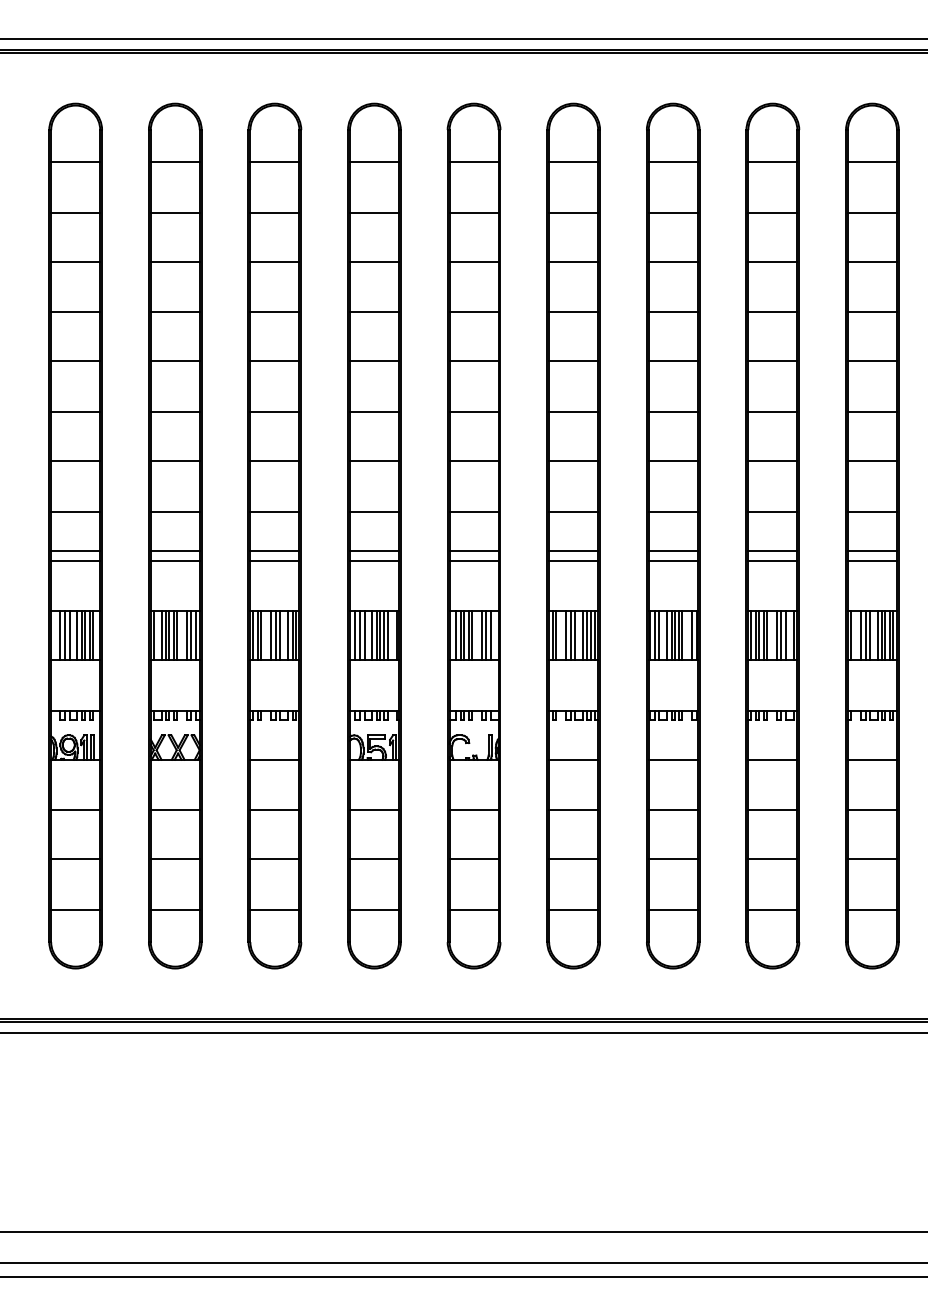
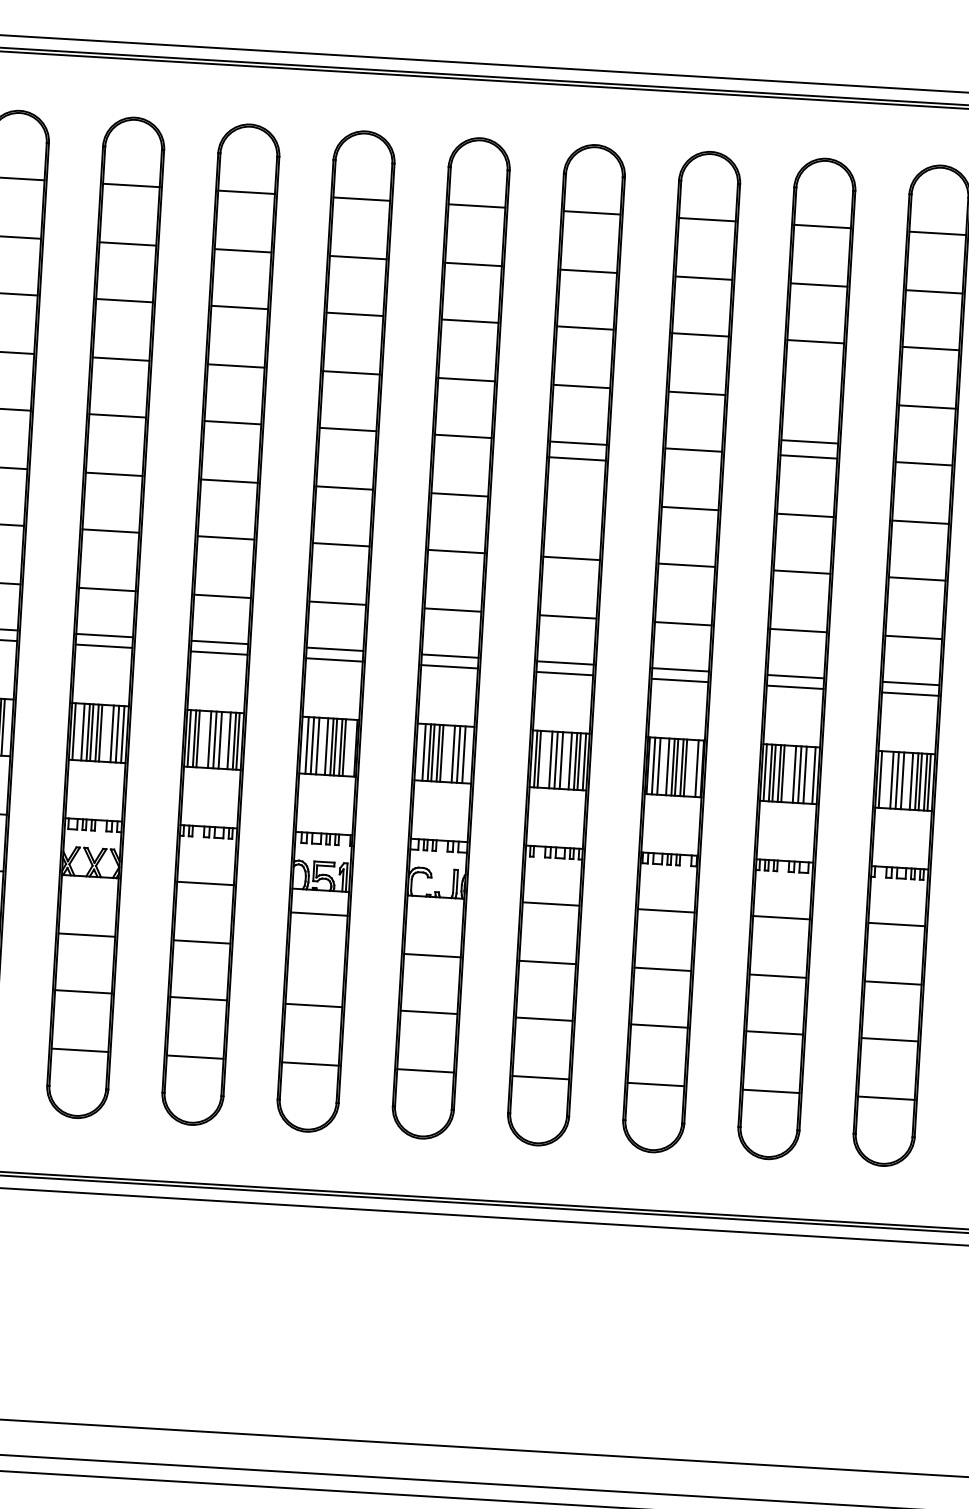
line: (772, 312) -> (809, 441), moved
line: (573, 412) -> (577, 459), moved
line: (374, 810) -> (319, 914), moved

